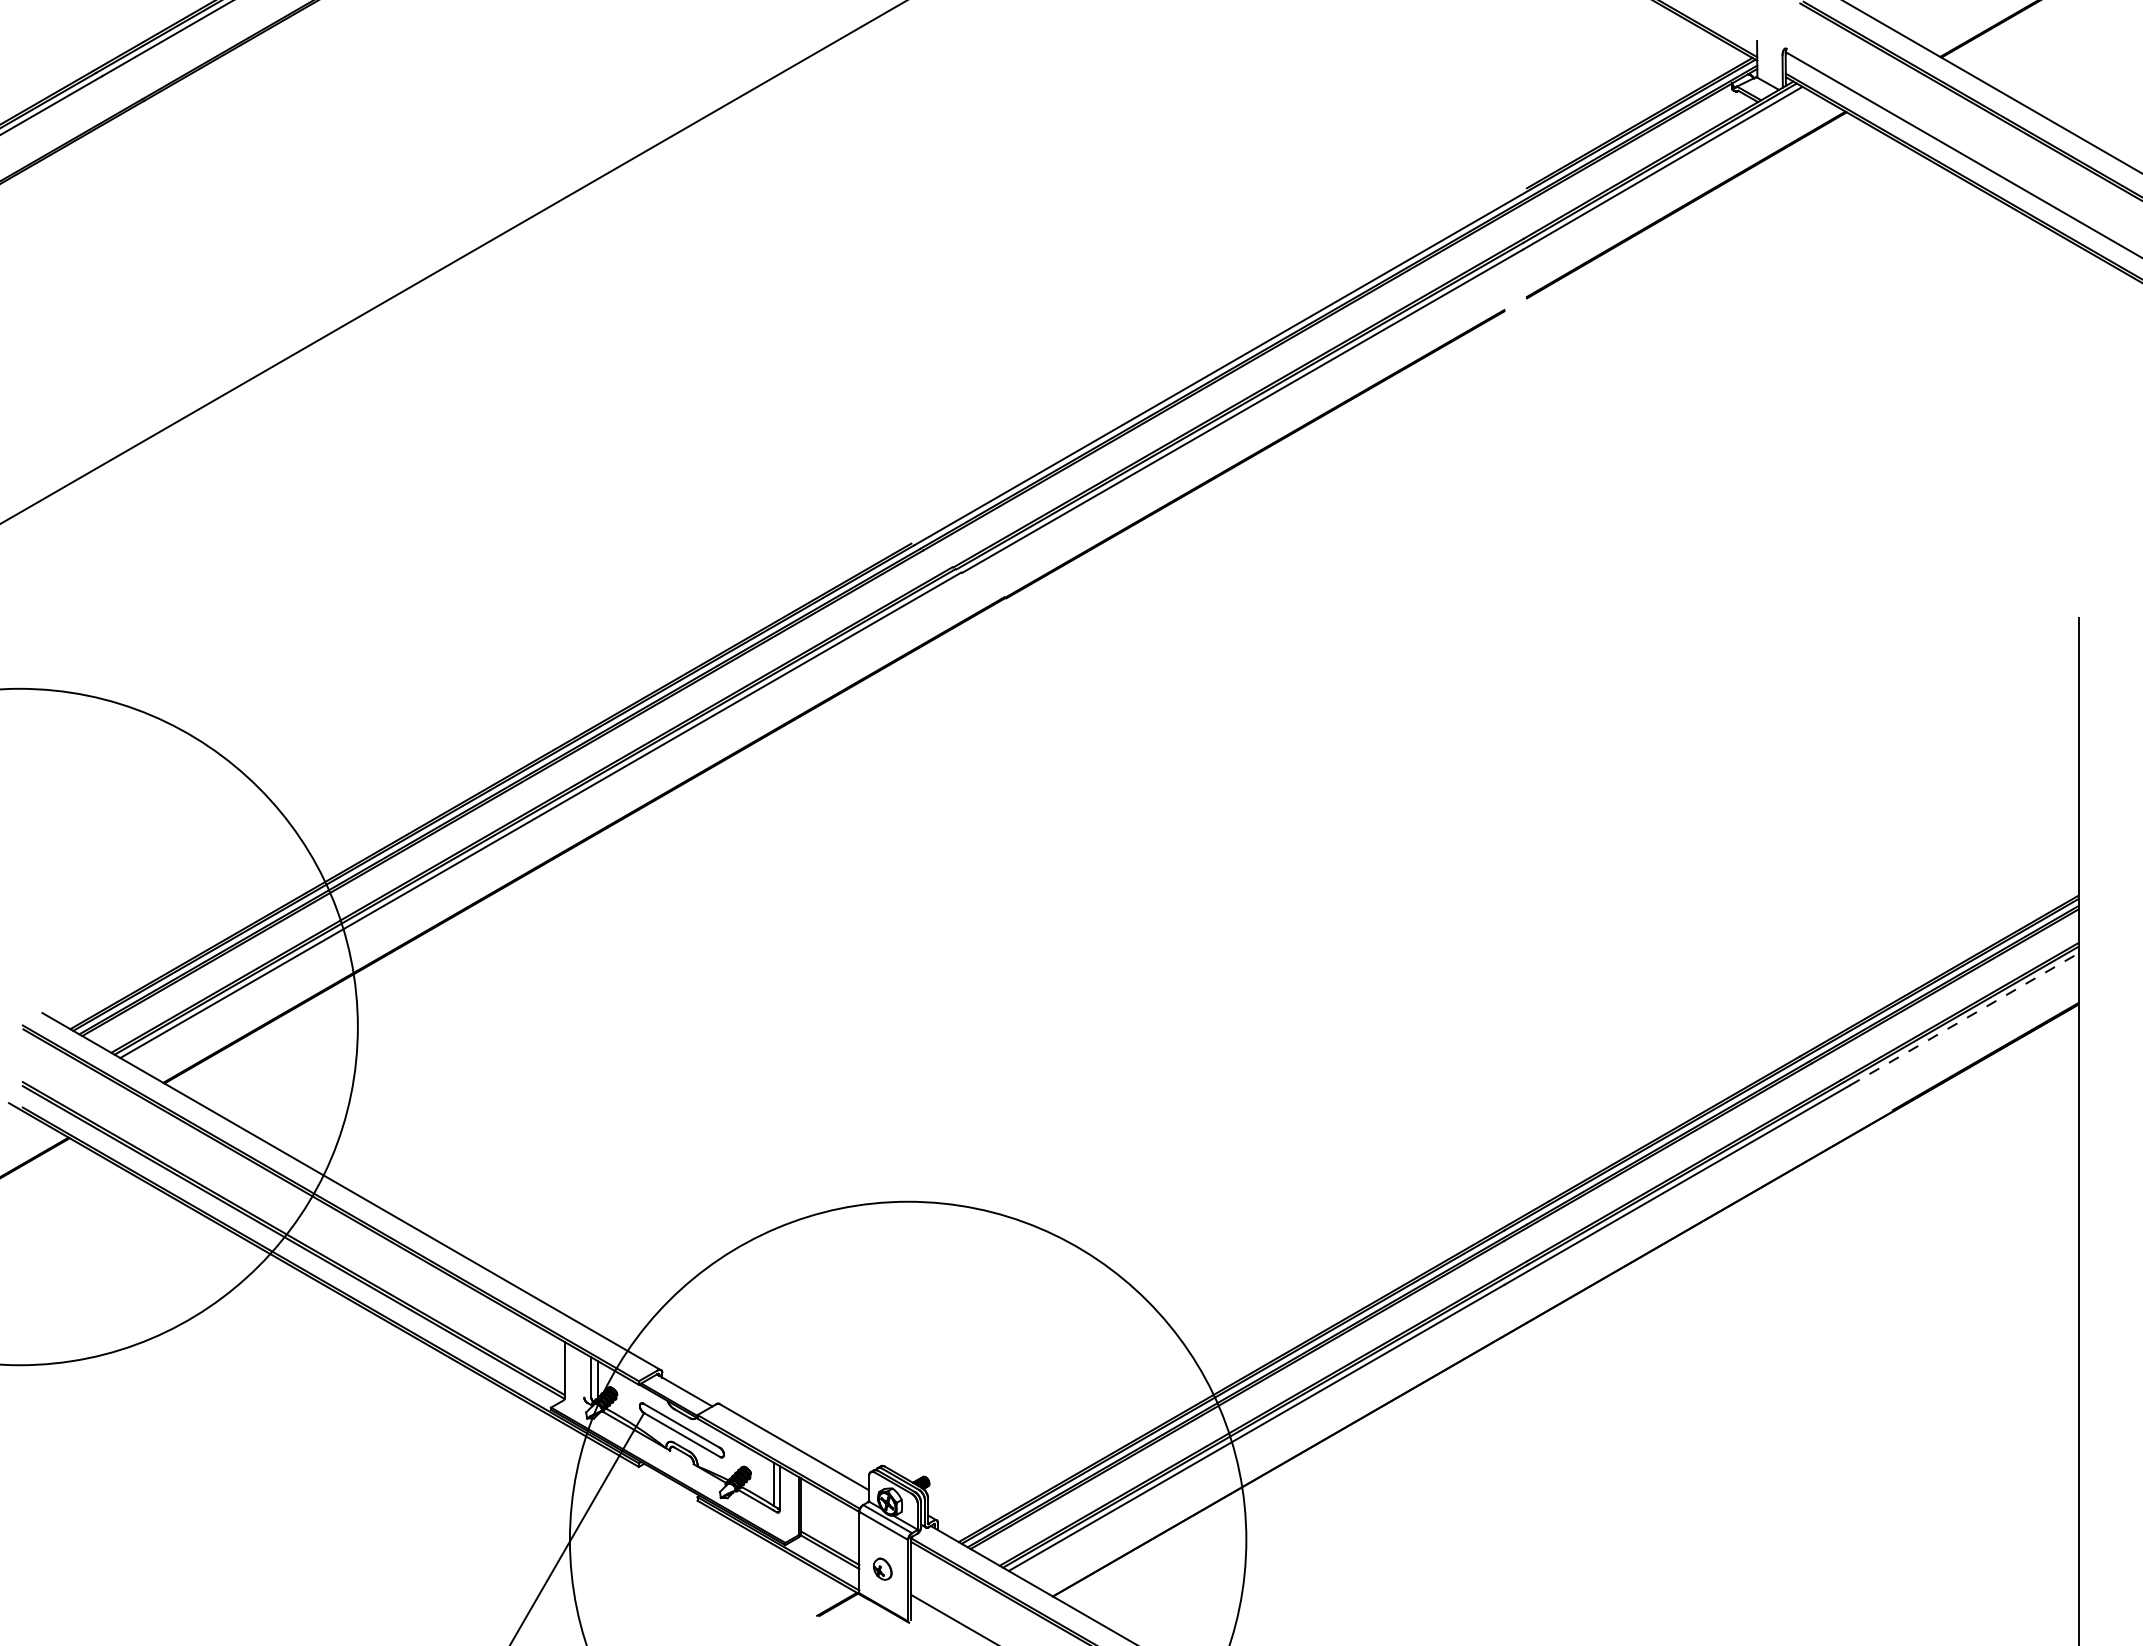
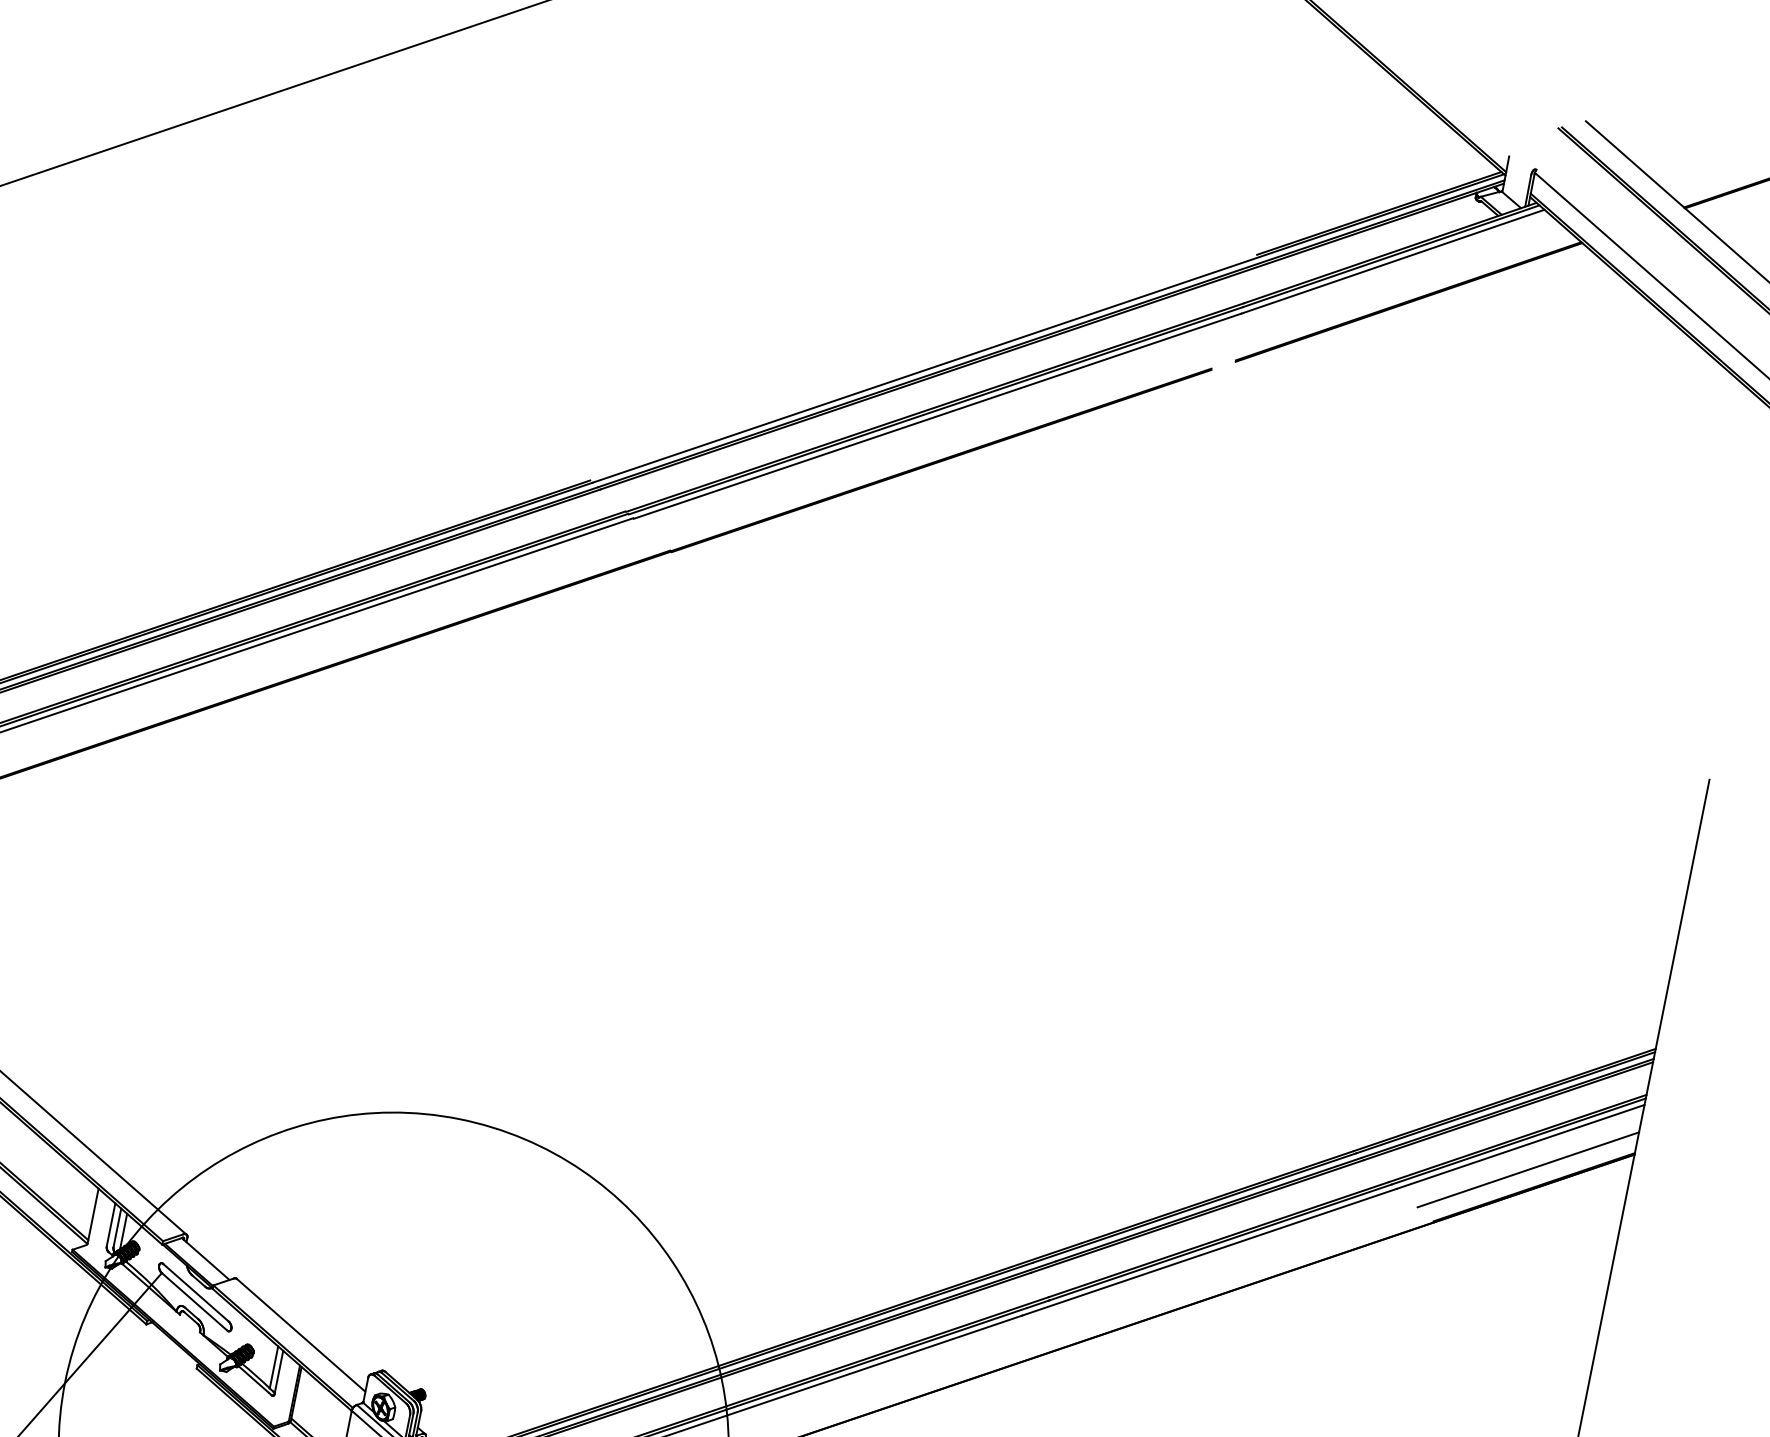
line: (1964, 1019) -> (1520, 1147), dashed -> solid
line: (1976, 1040) -> (1528, 1169), added
line: (584, 1375) -> (111, 1225), added

